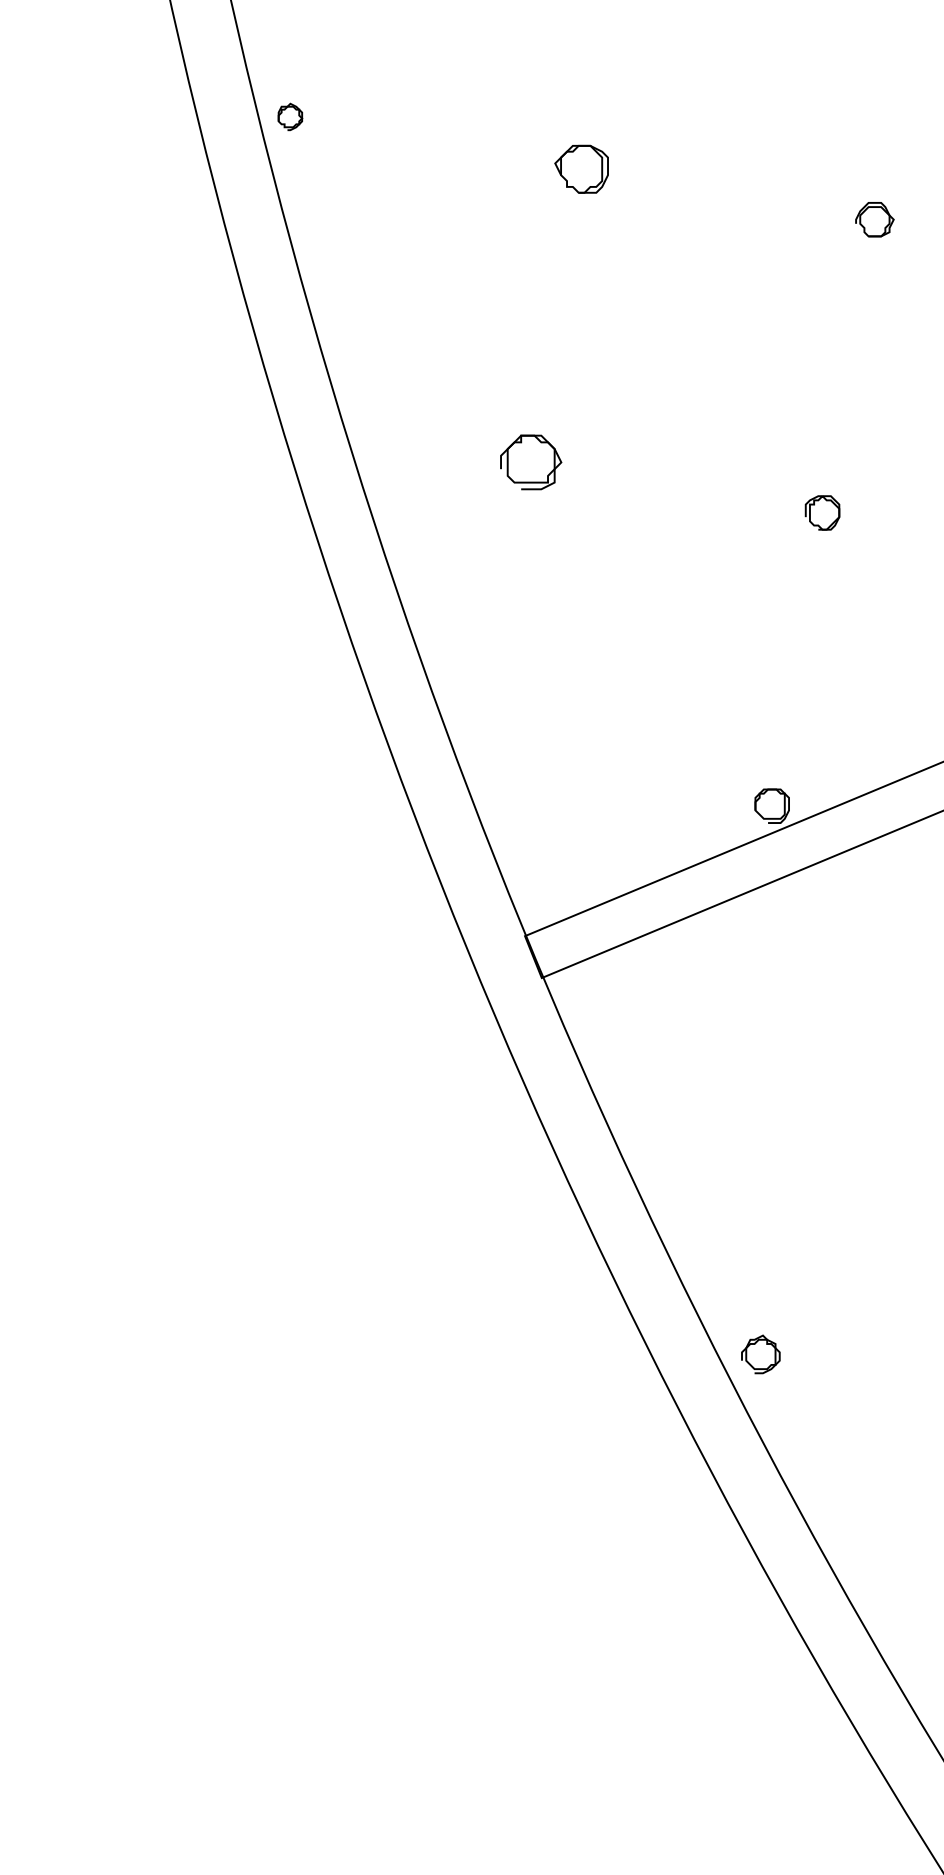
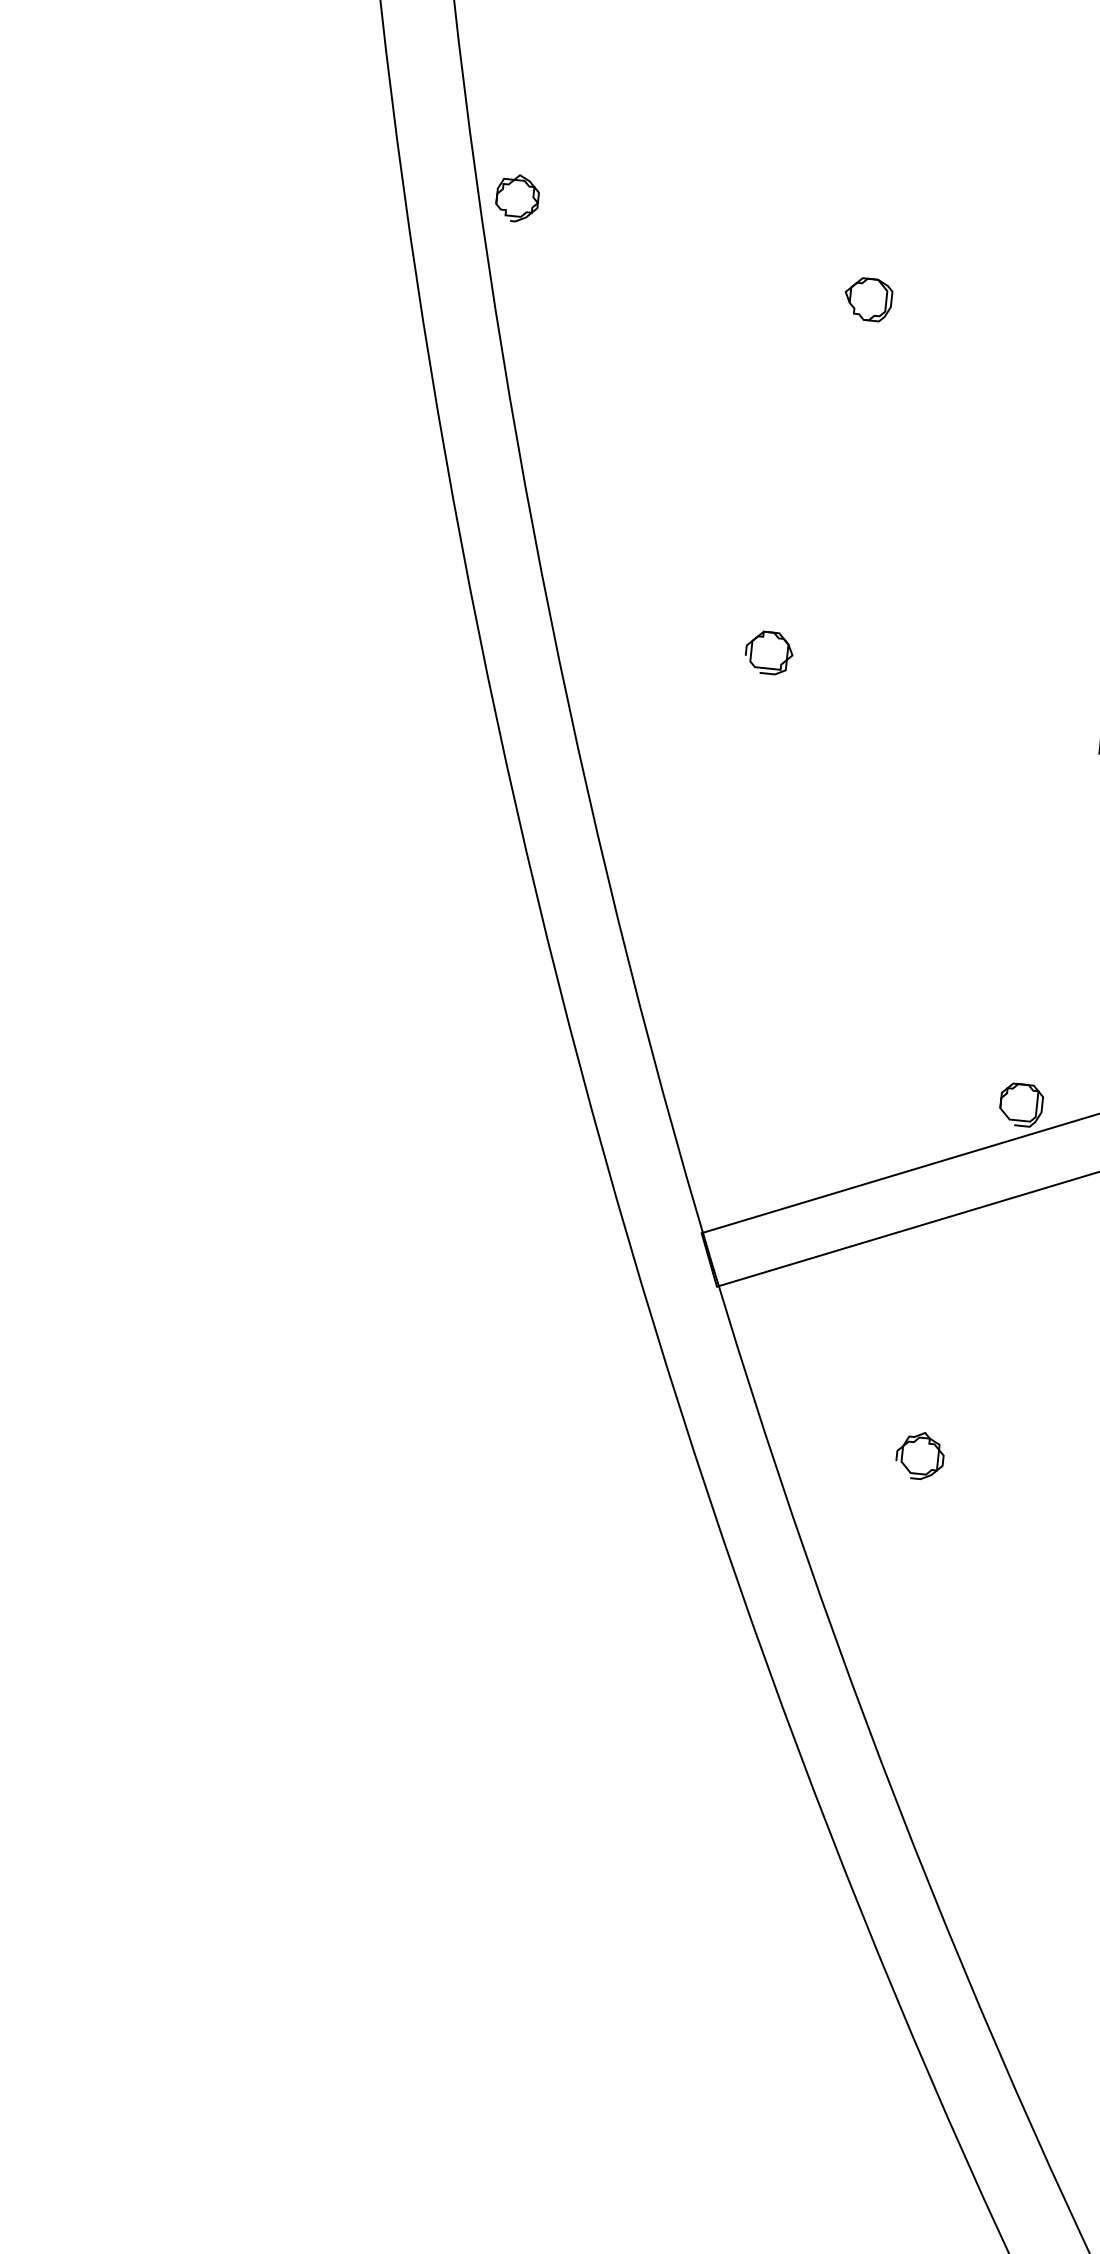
part: (290, 116) -> (517, 197), size x1.43
part: (581, 169) -> (868, 299), size x0.71
part: (531, 462) -> (769, 652), size x0.62
part: (760, 1354) -> (919, 1455), moved

